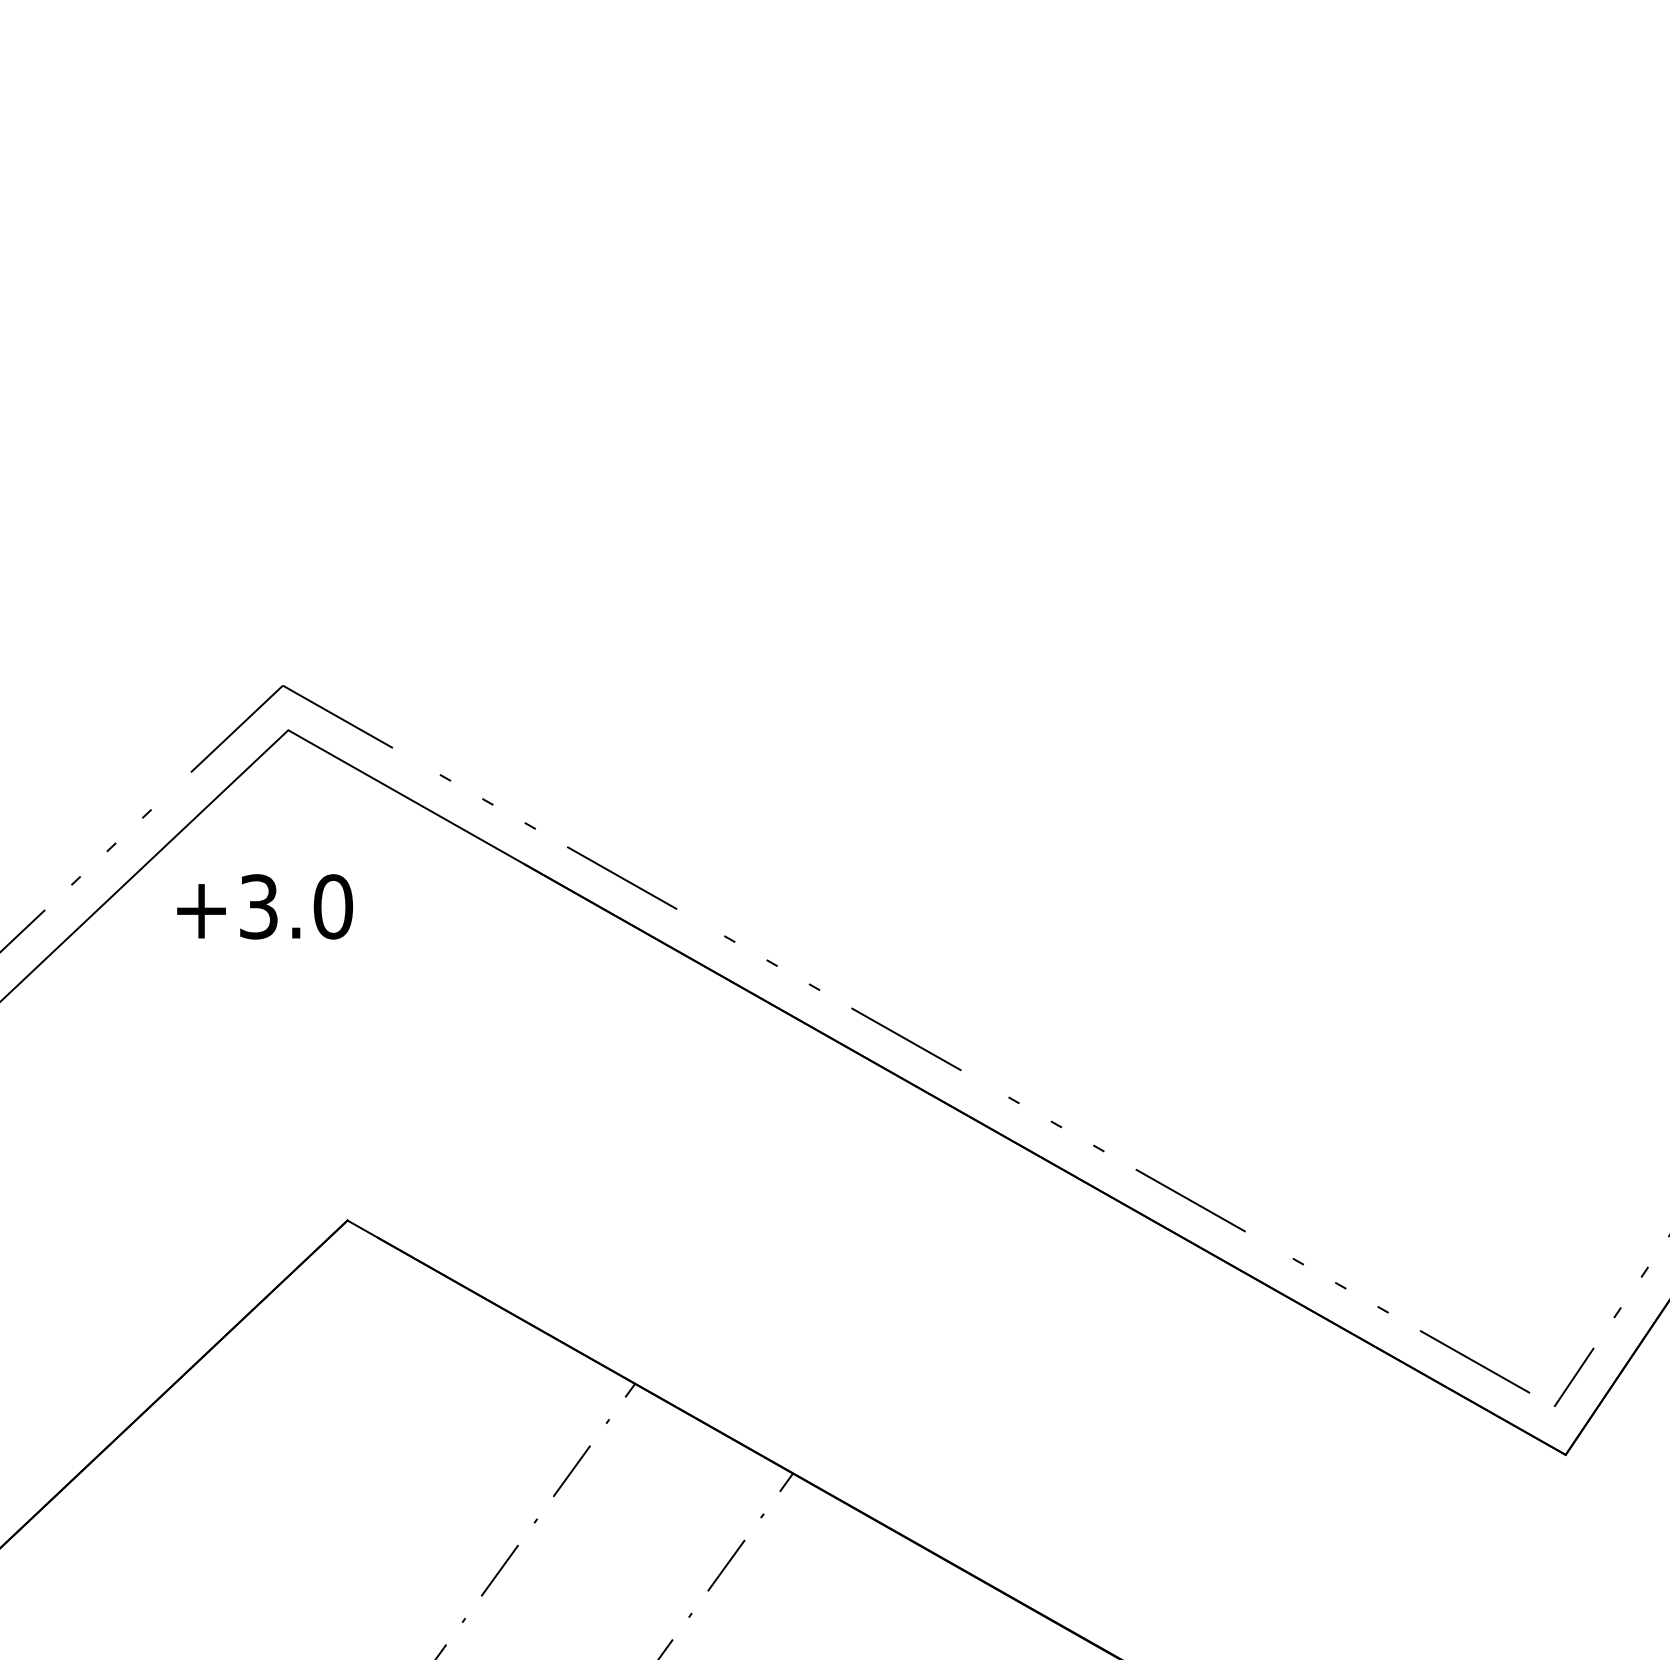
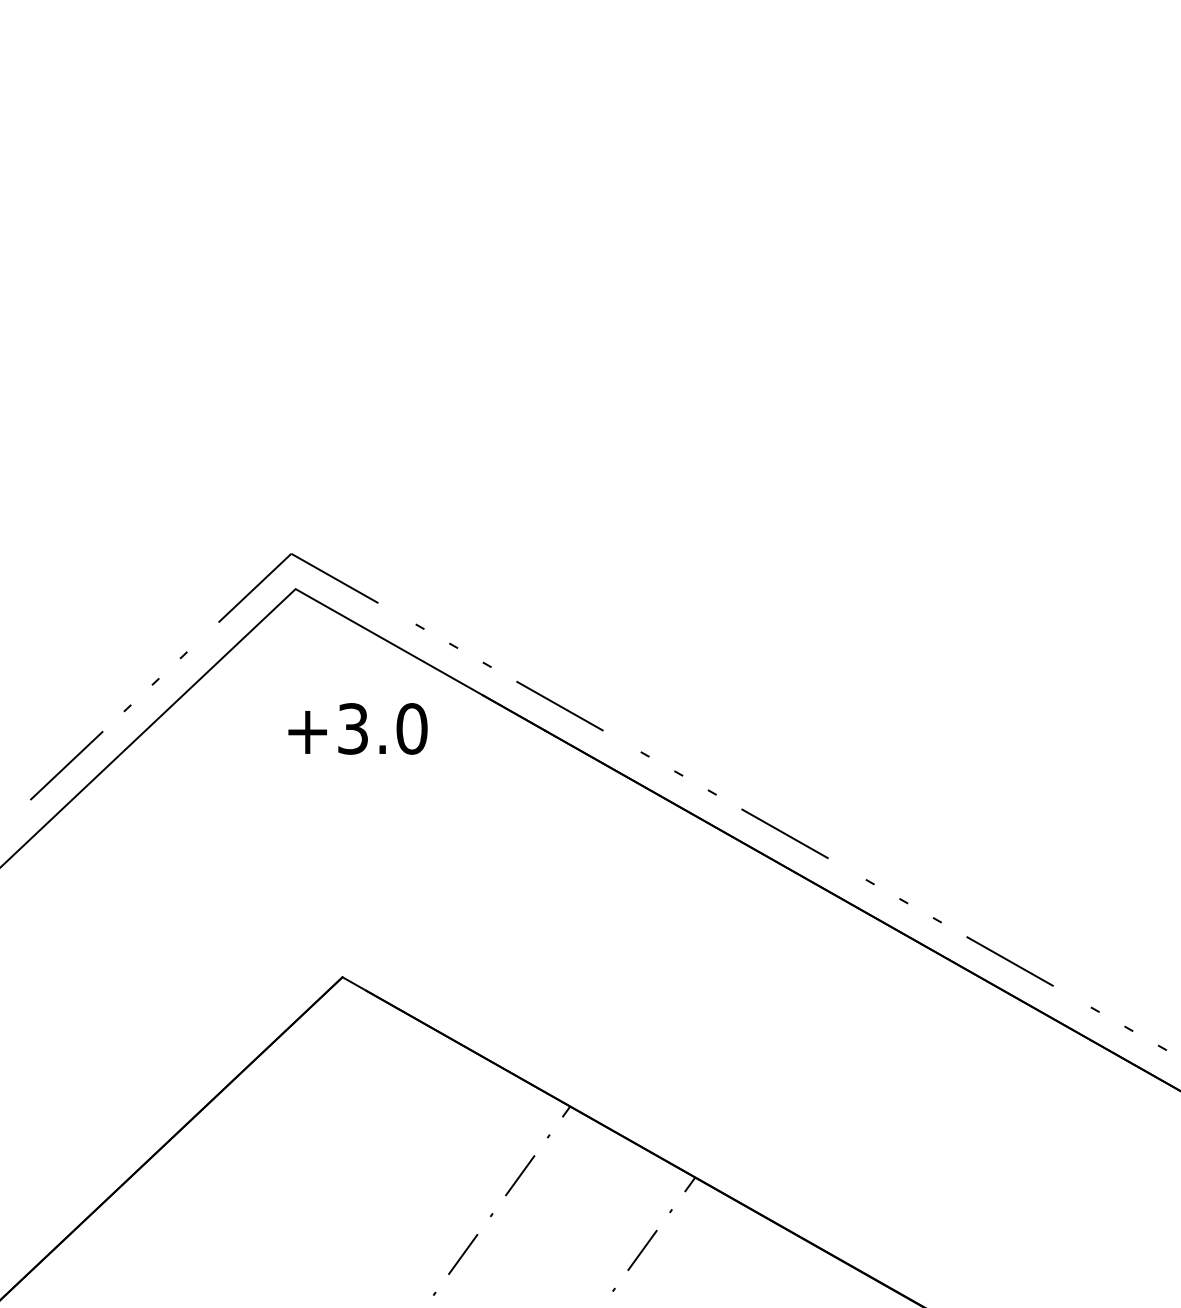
text: (264, 906) -> (357, 728), moved

